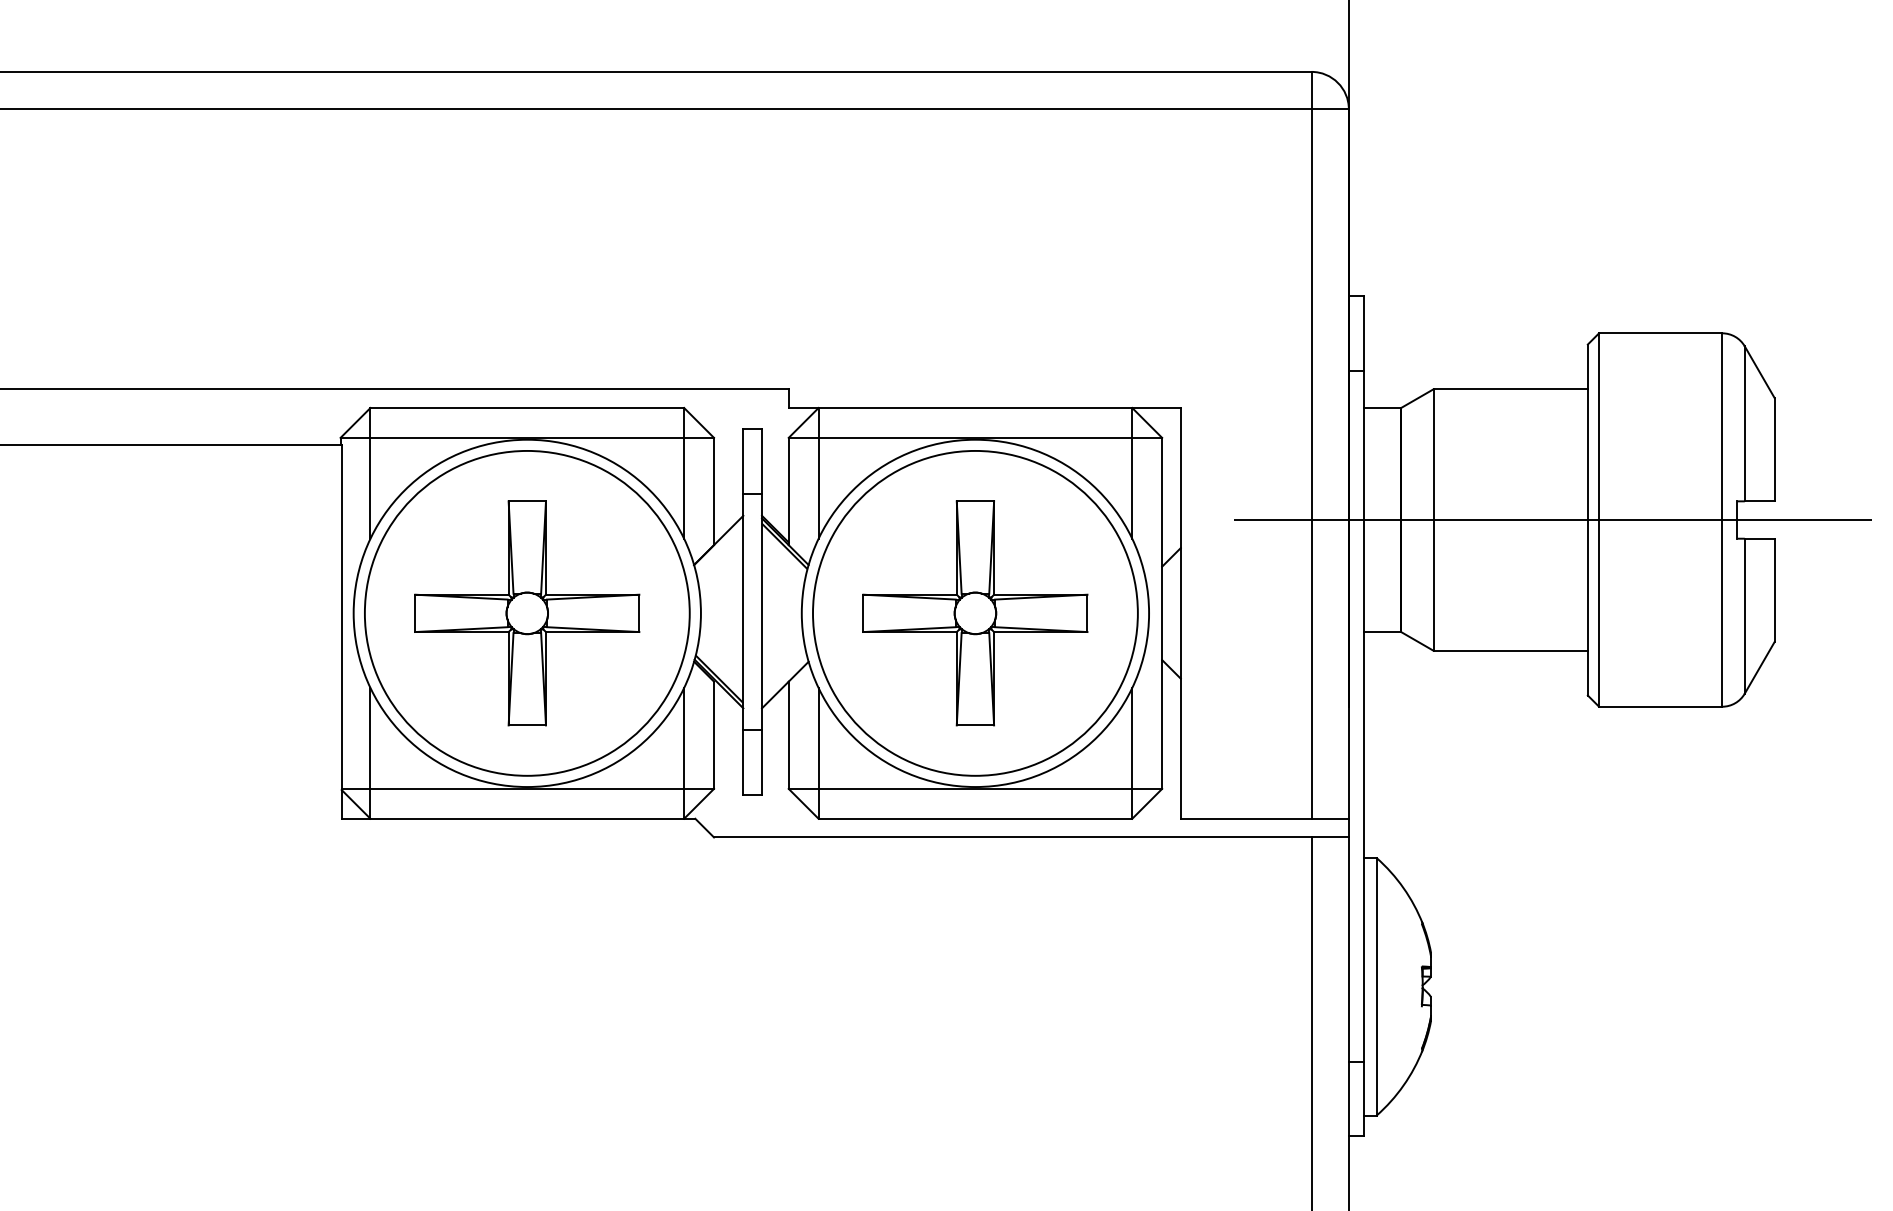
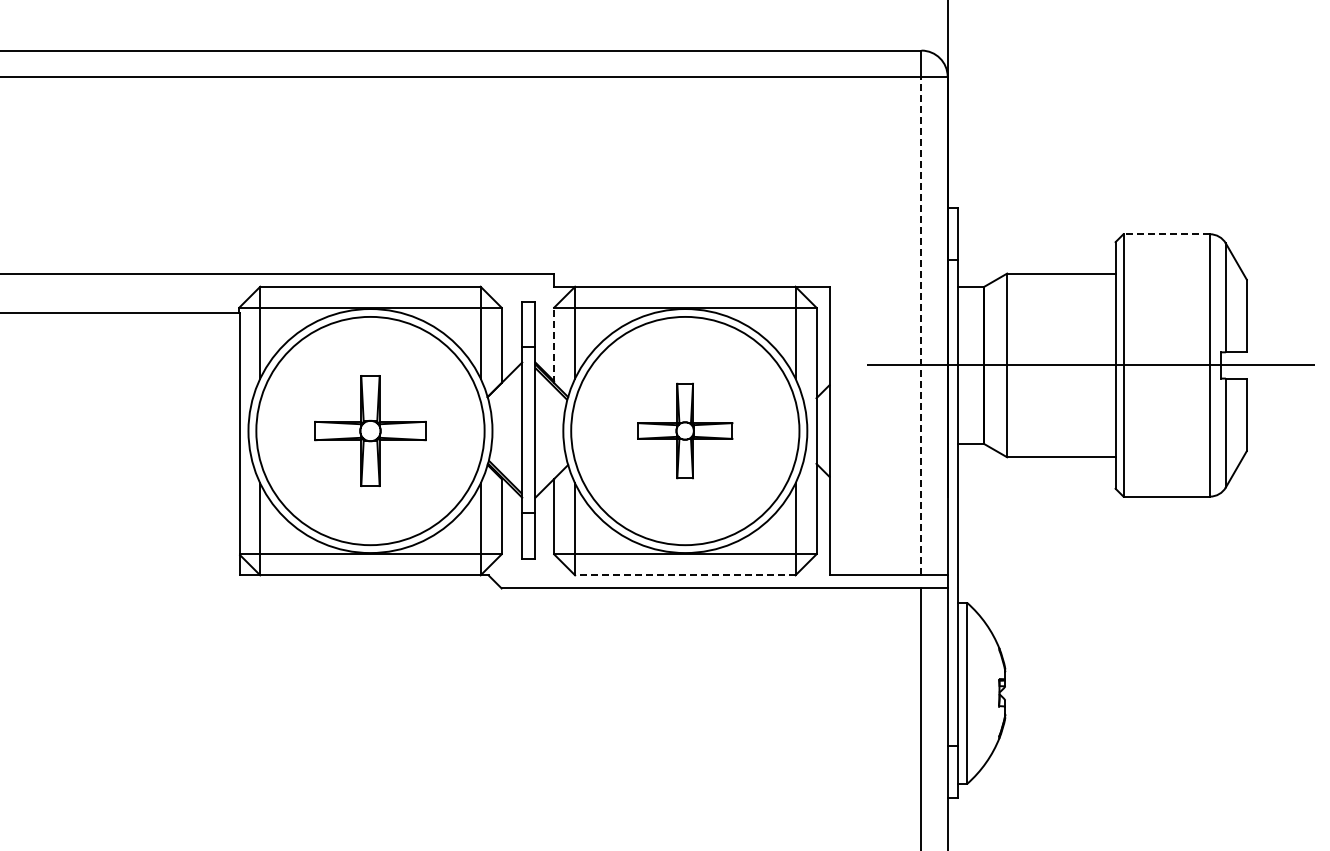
line: (1660, 333) -> (1166, 234), solid -> dashed
line: (1311, 463) -> (921, 325), solid -> dashed
line: (789, 491) -> (554, 345), solid -> dashed
part: (527, 612) -> (370, 430), size x0.7
part: (974, 612) -> (684, 430), size x0.6
line: (974, 818) -> (684, 575), solid -> dashed

